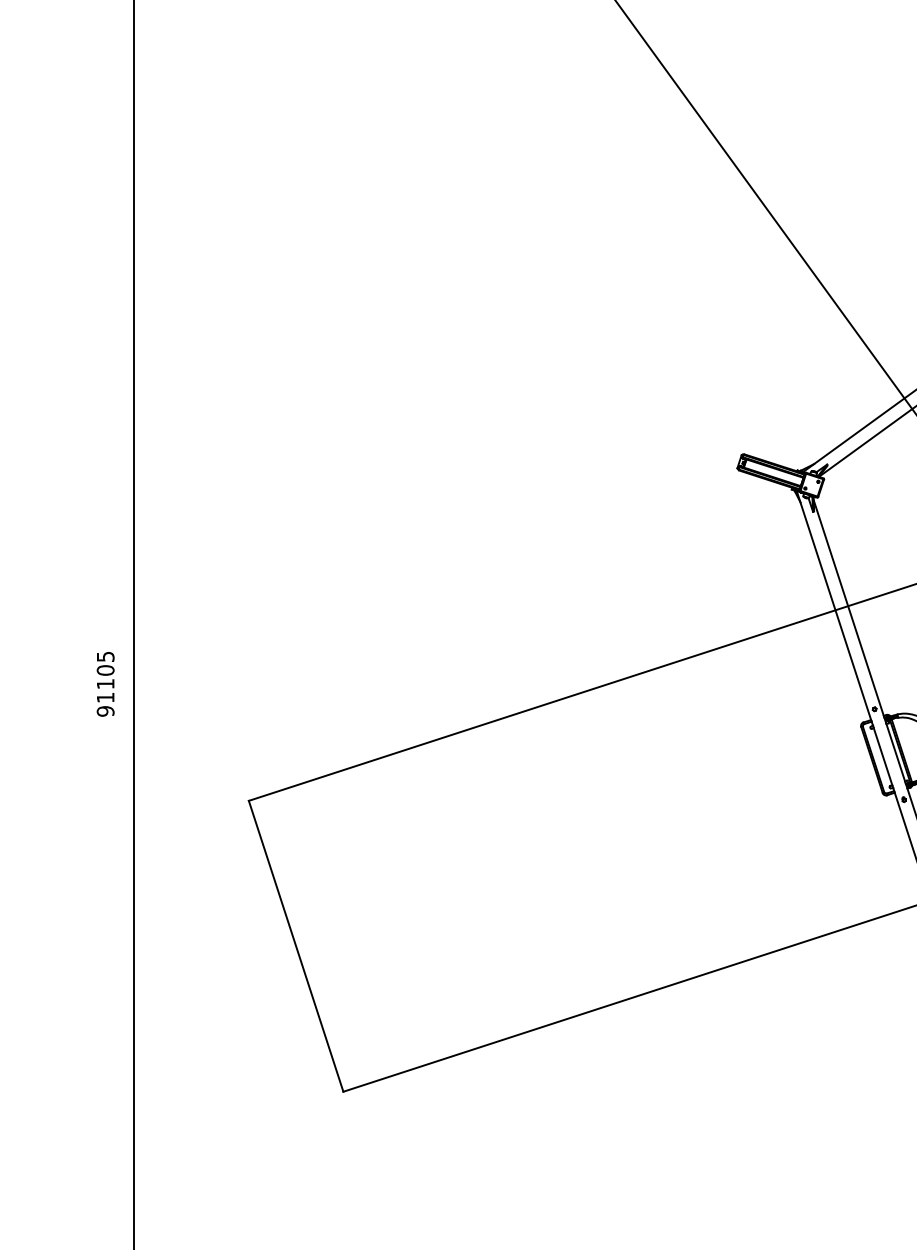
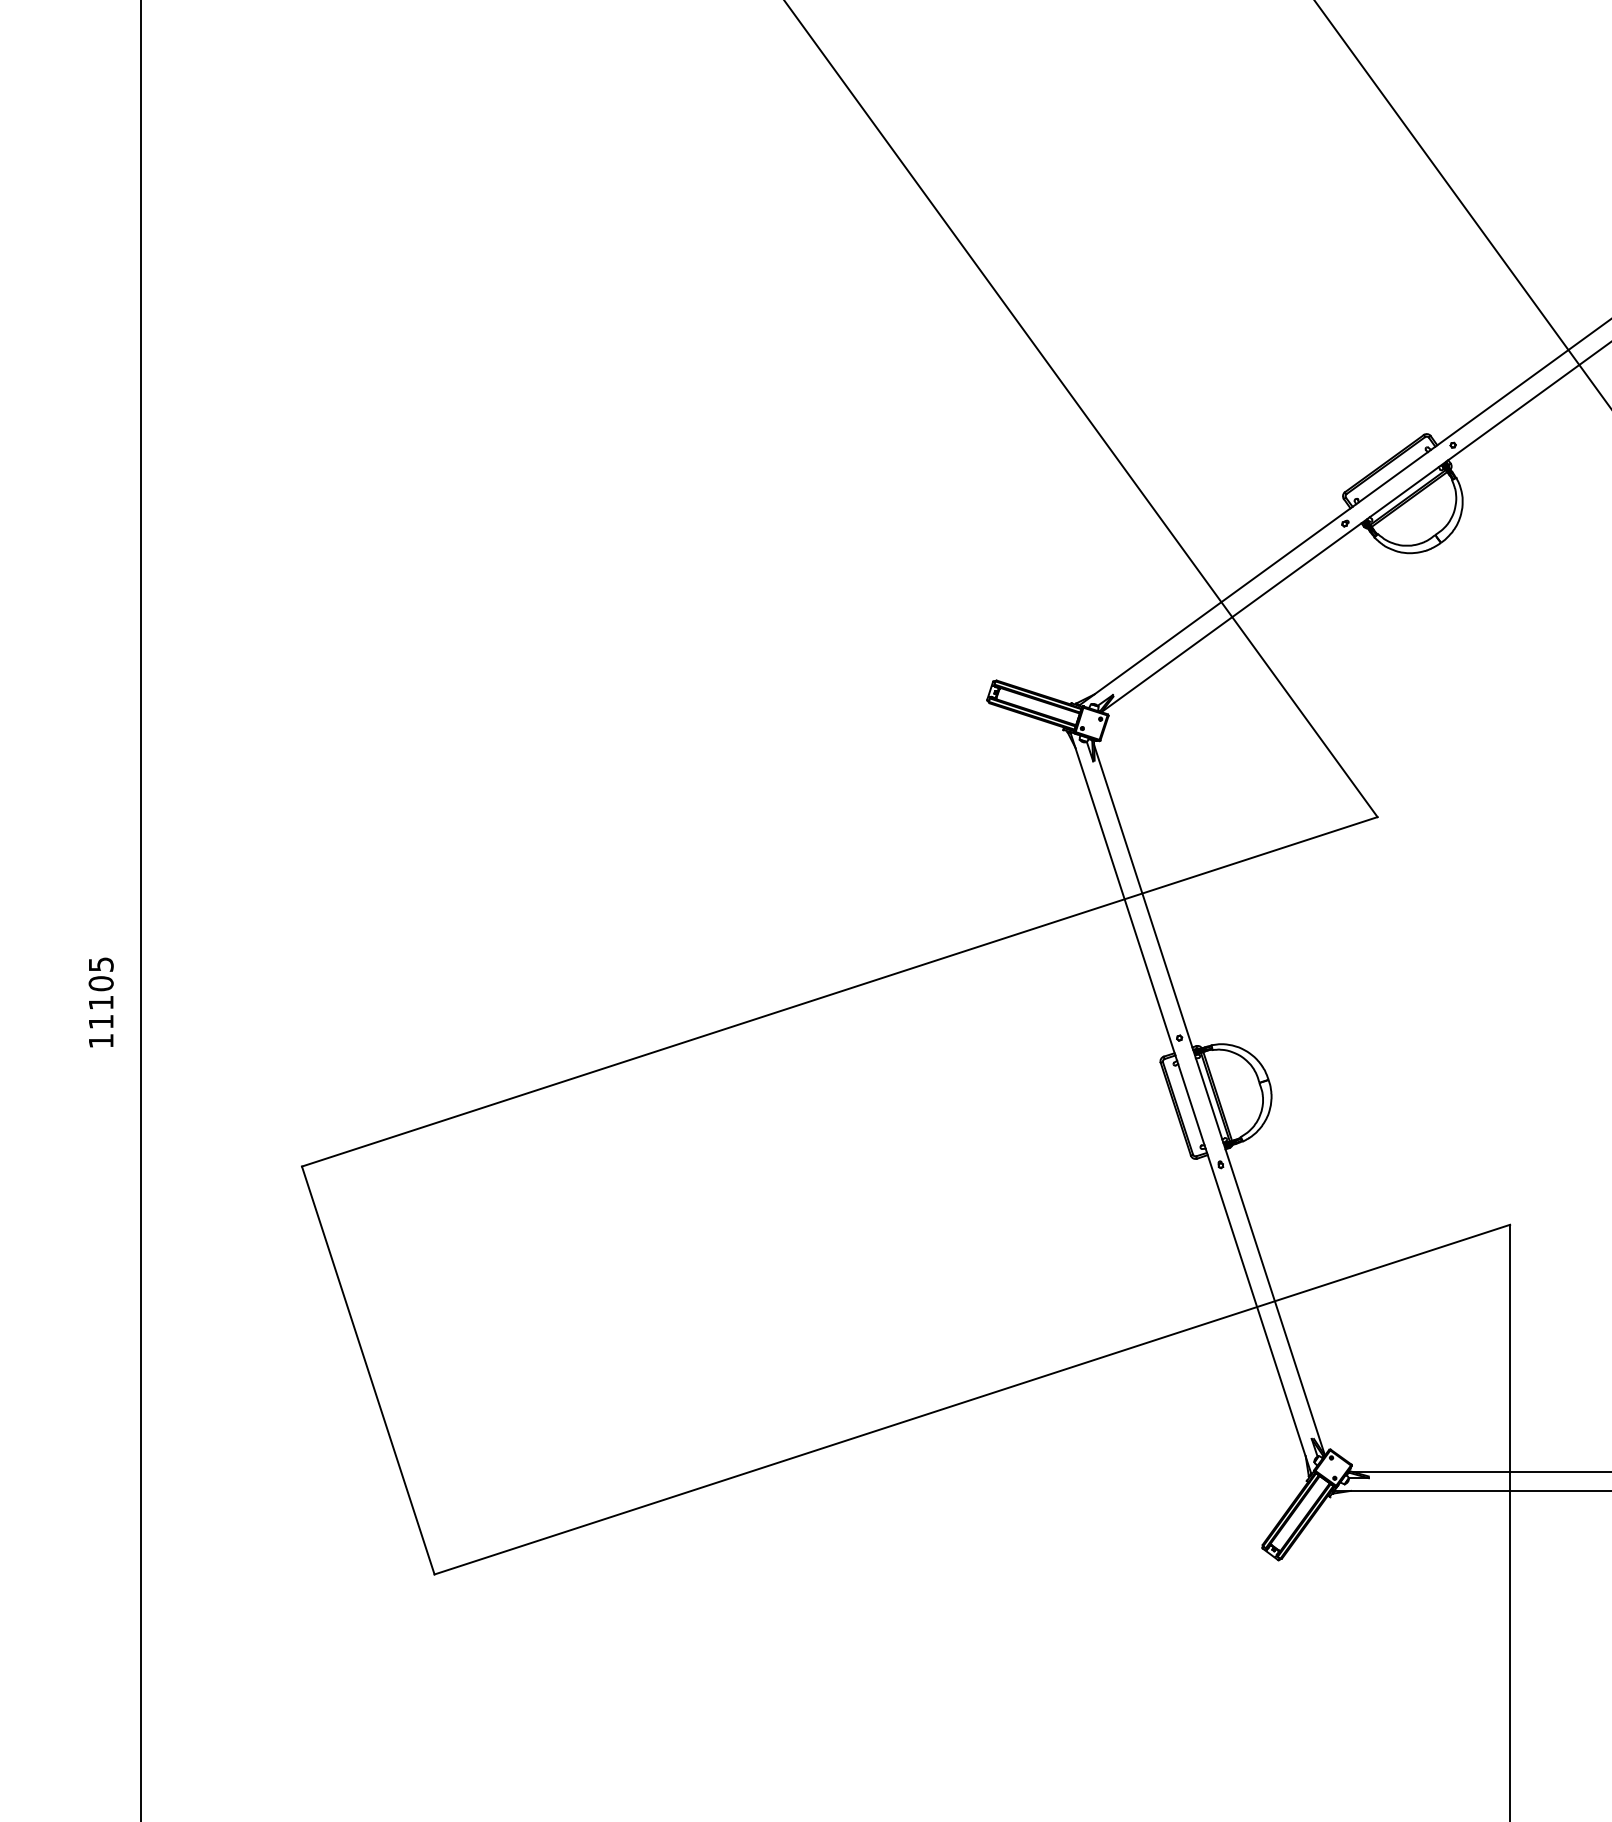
text: (105, 710) -> (100, 1040), 91105 -> 11105

